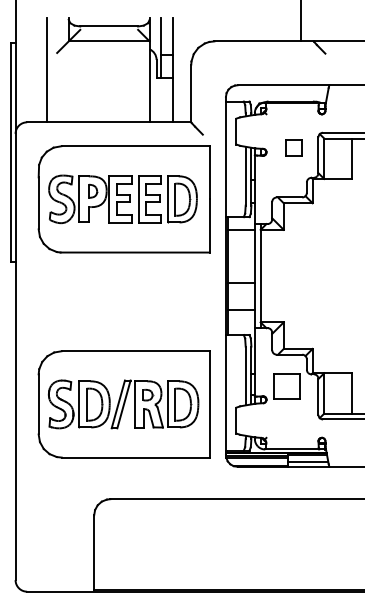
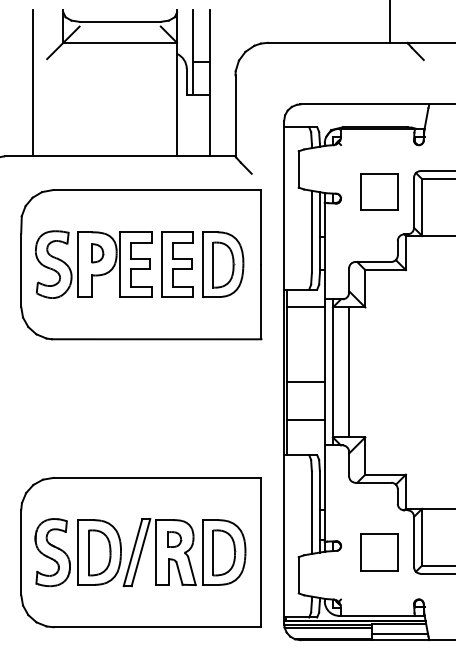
part: (293, 147) -> (379, 191), size x1.67
line: (272, 275) -> (349, 371), added
part: (286, 386) -> (379, 552), moved

